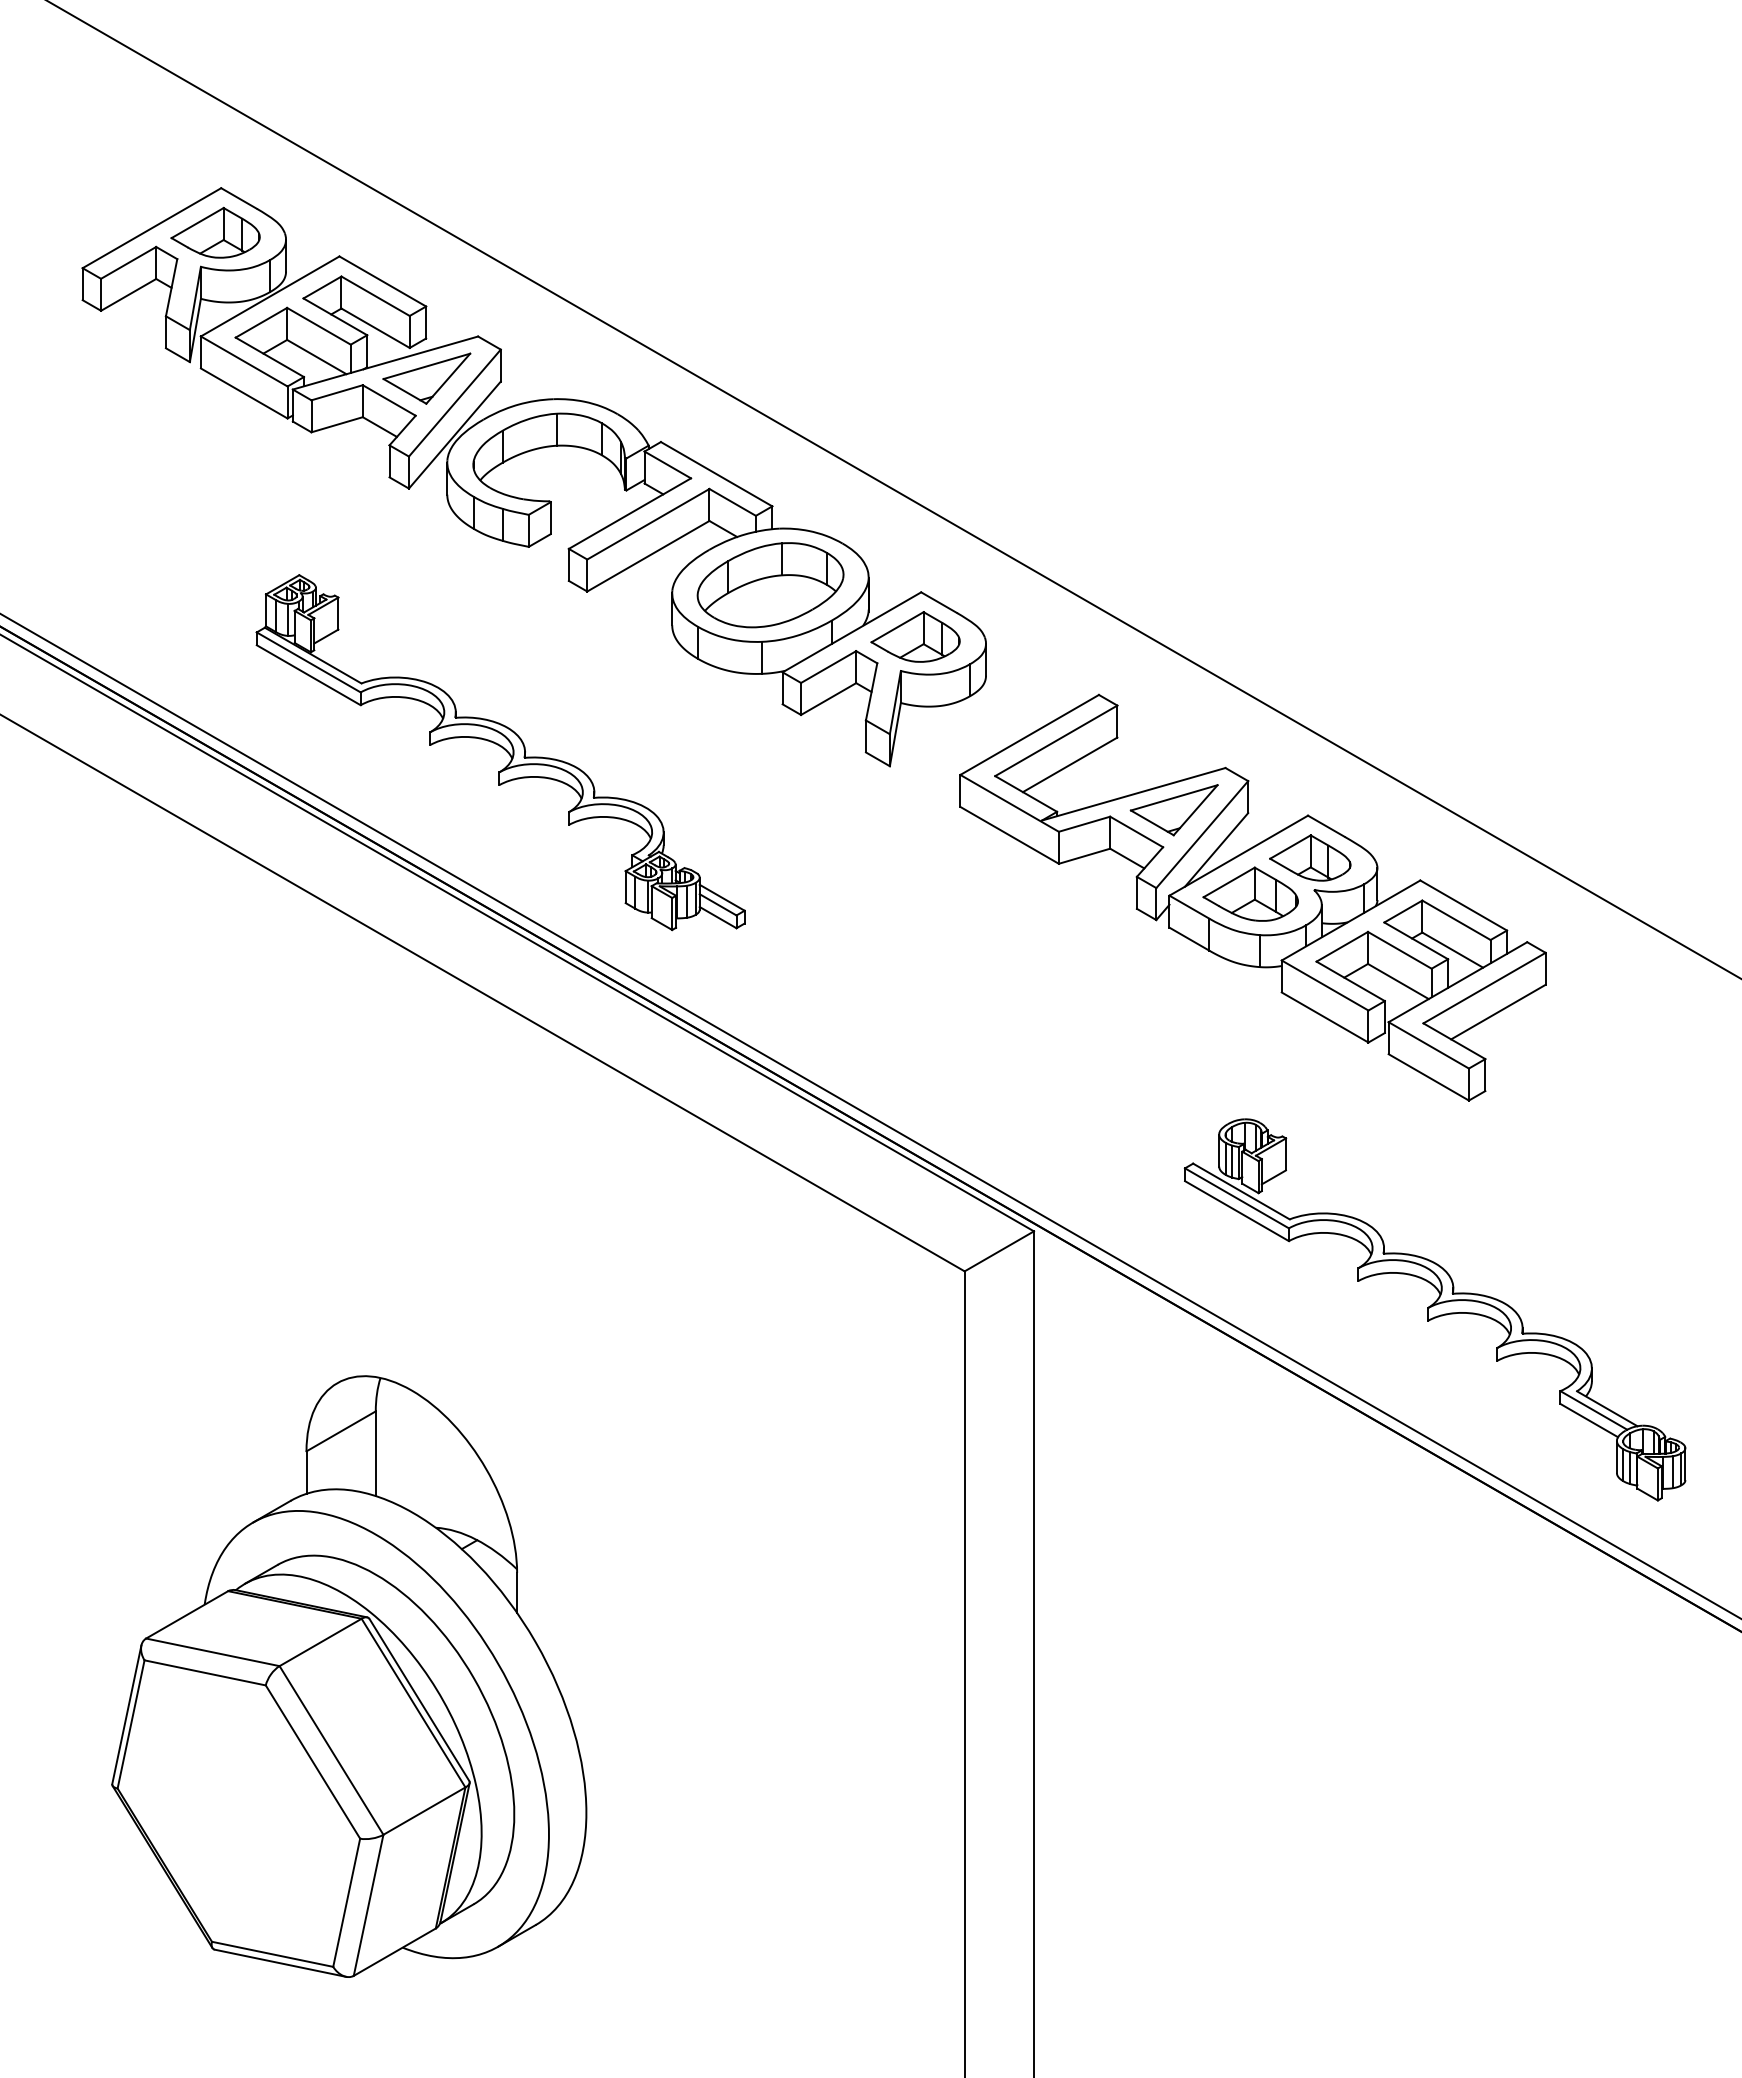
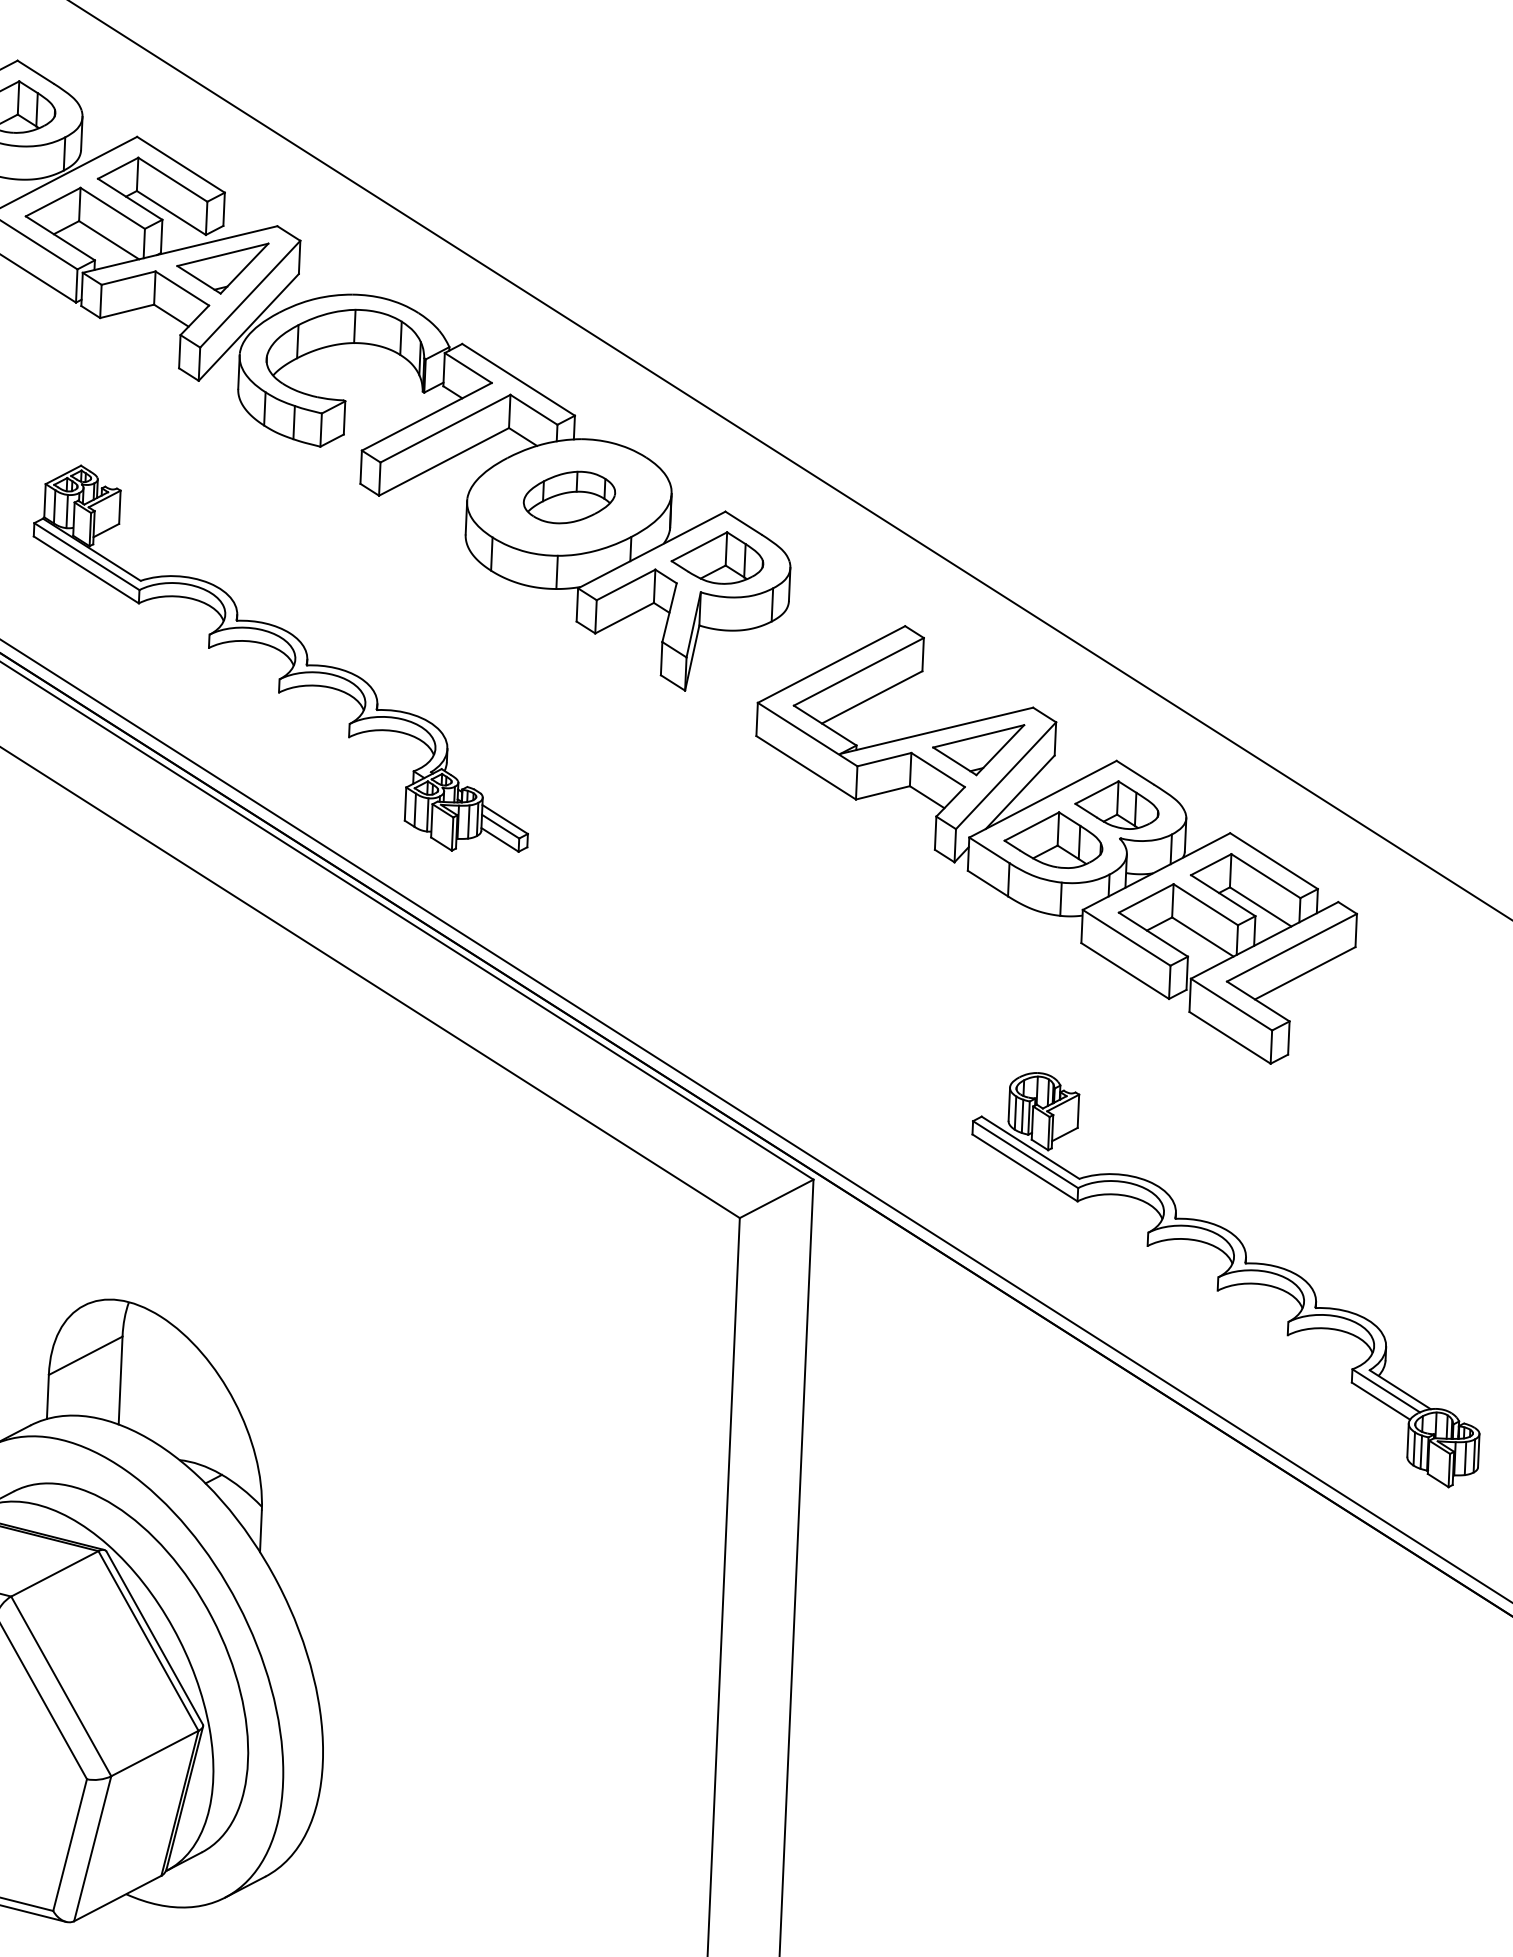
part: (770, 585) -> (569, 497), size x0.6

